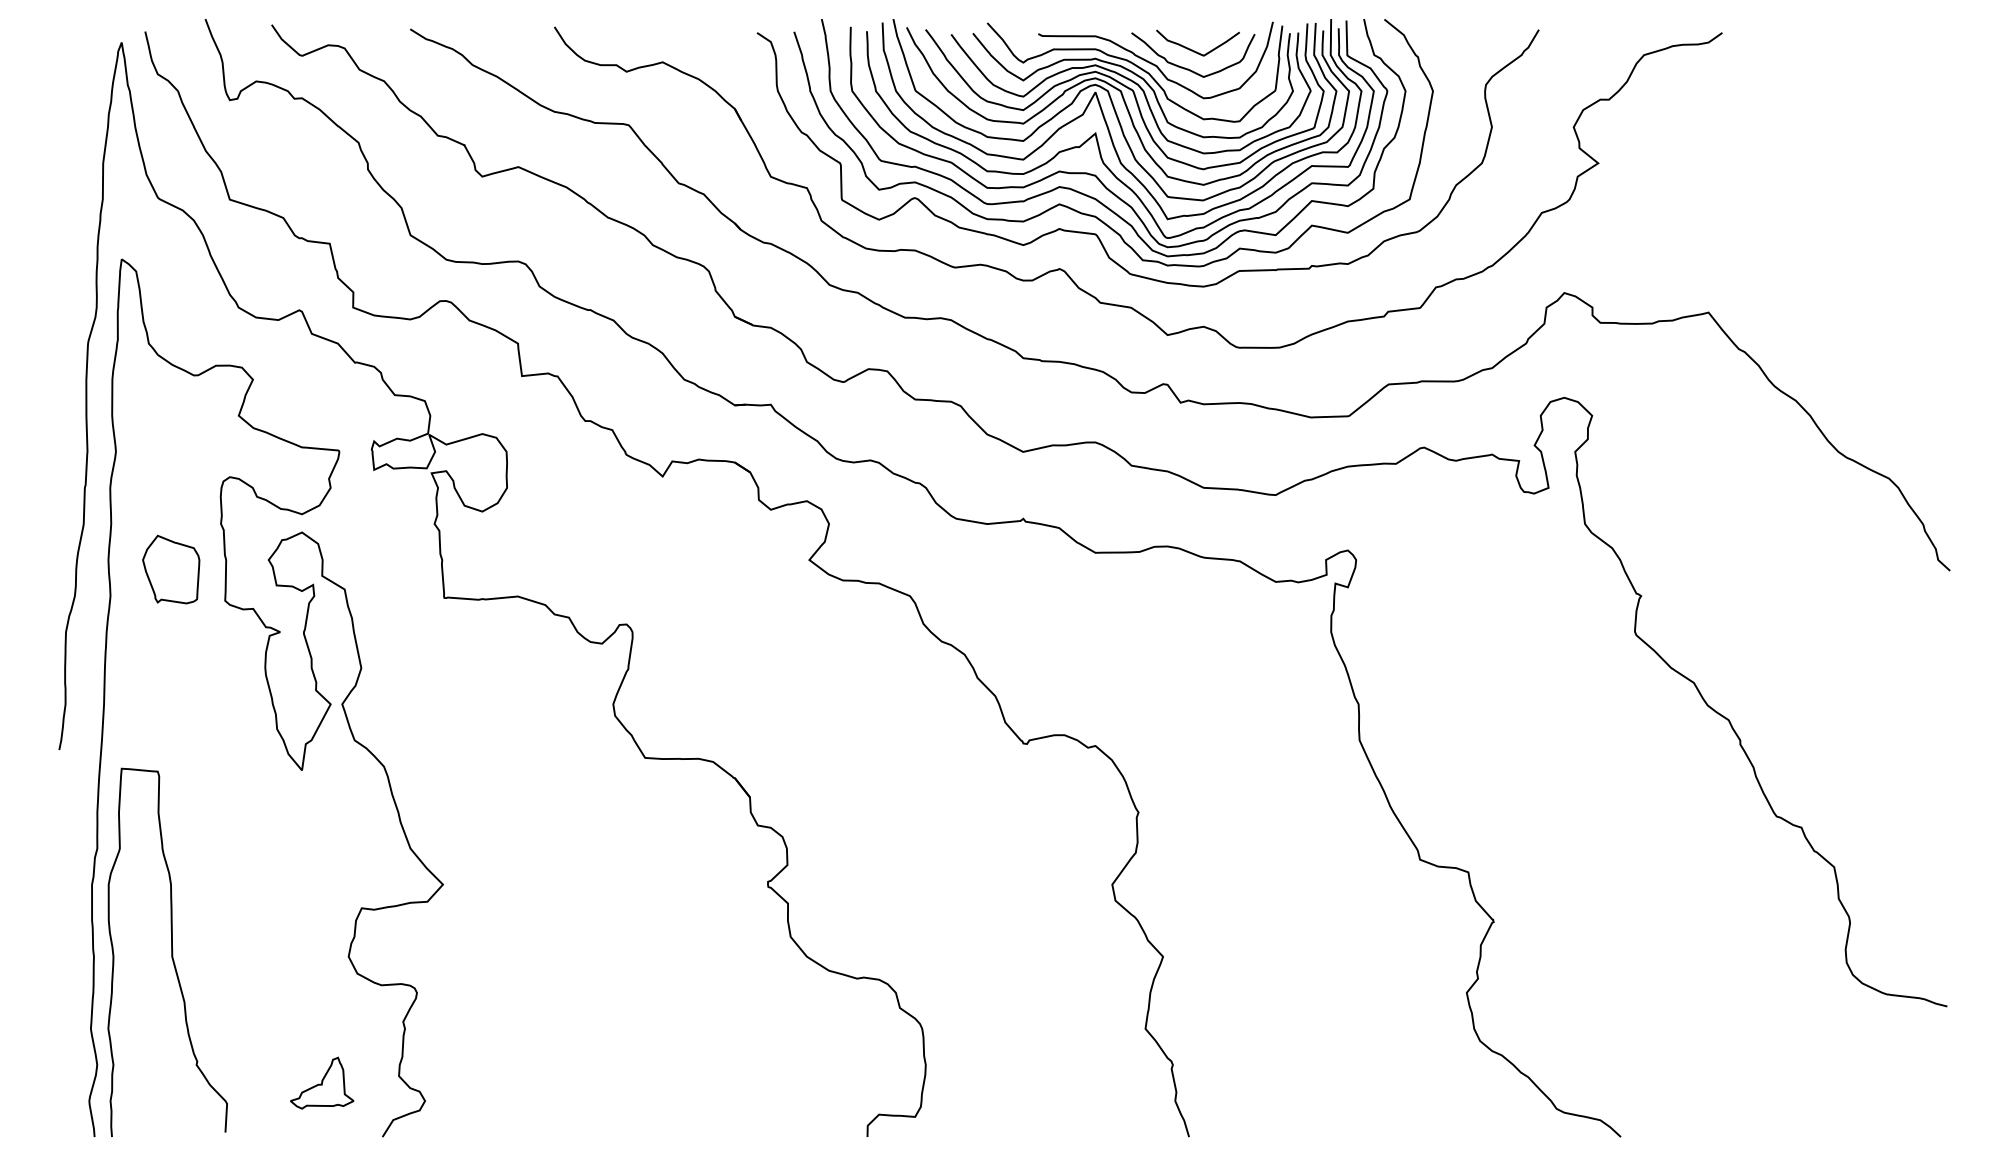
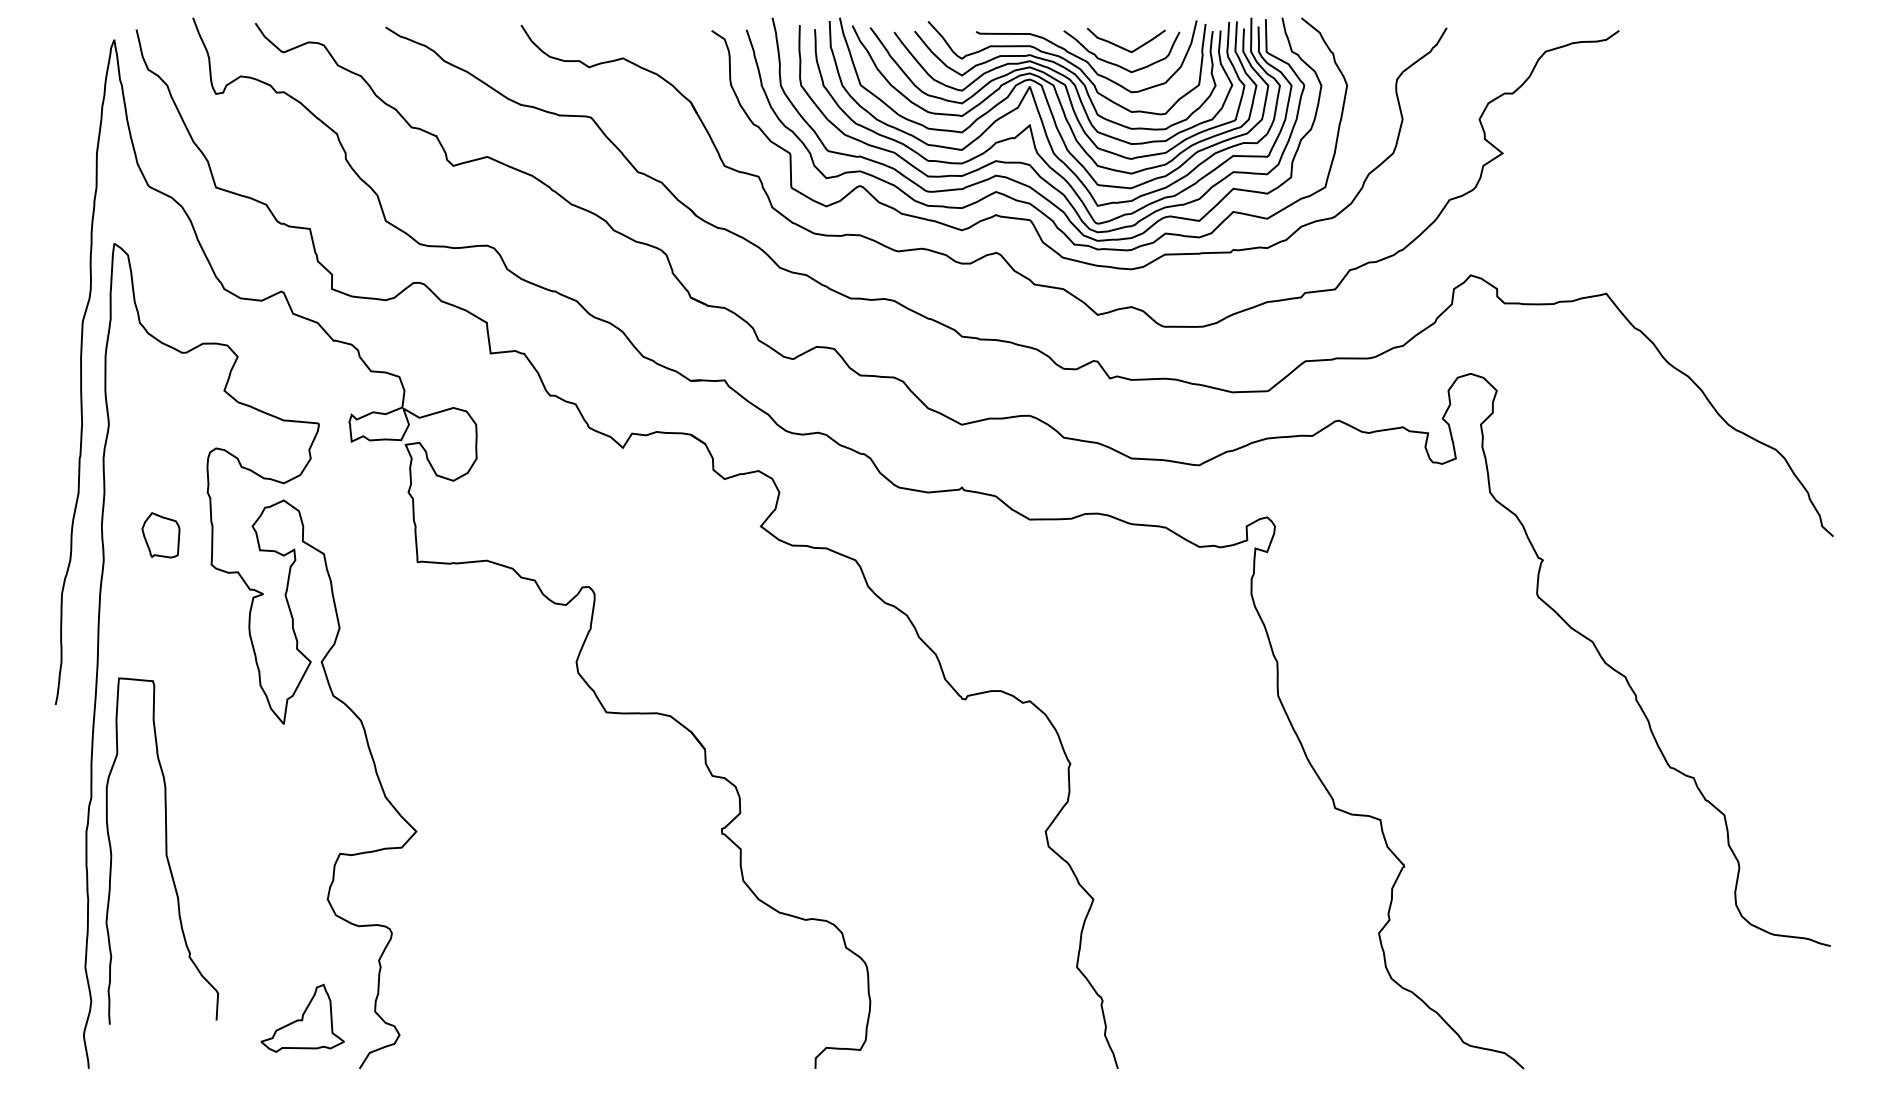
part: (171, 569) -> (161, 535), size x0.7
curve: (171, 951) -> (165, 850), moved
part: (322, 1082) -> (303, 1017), size x1.4

